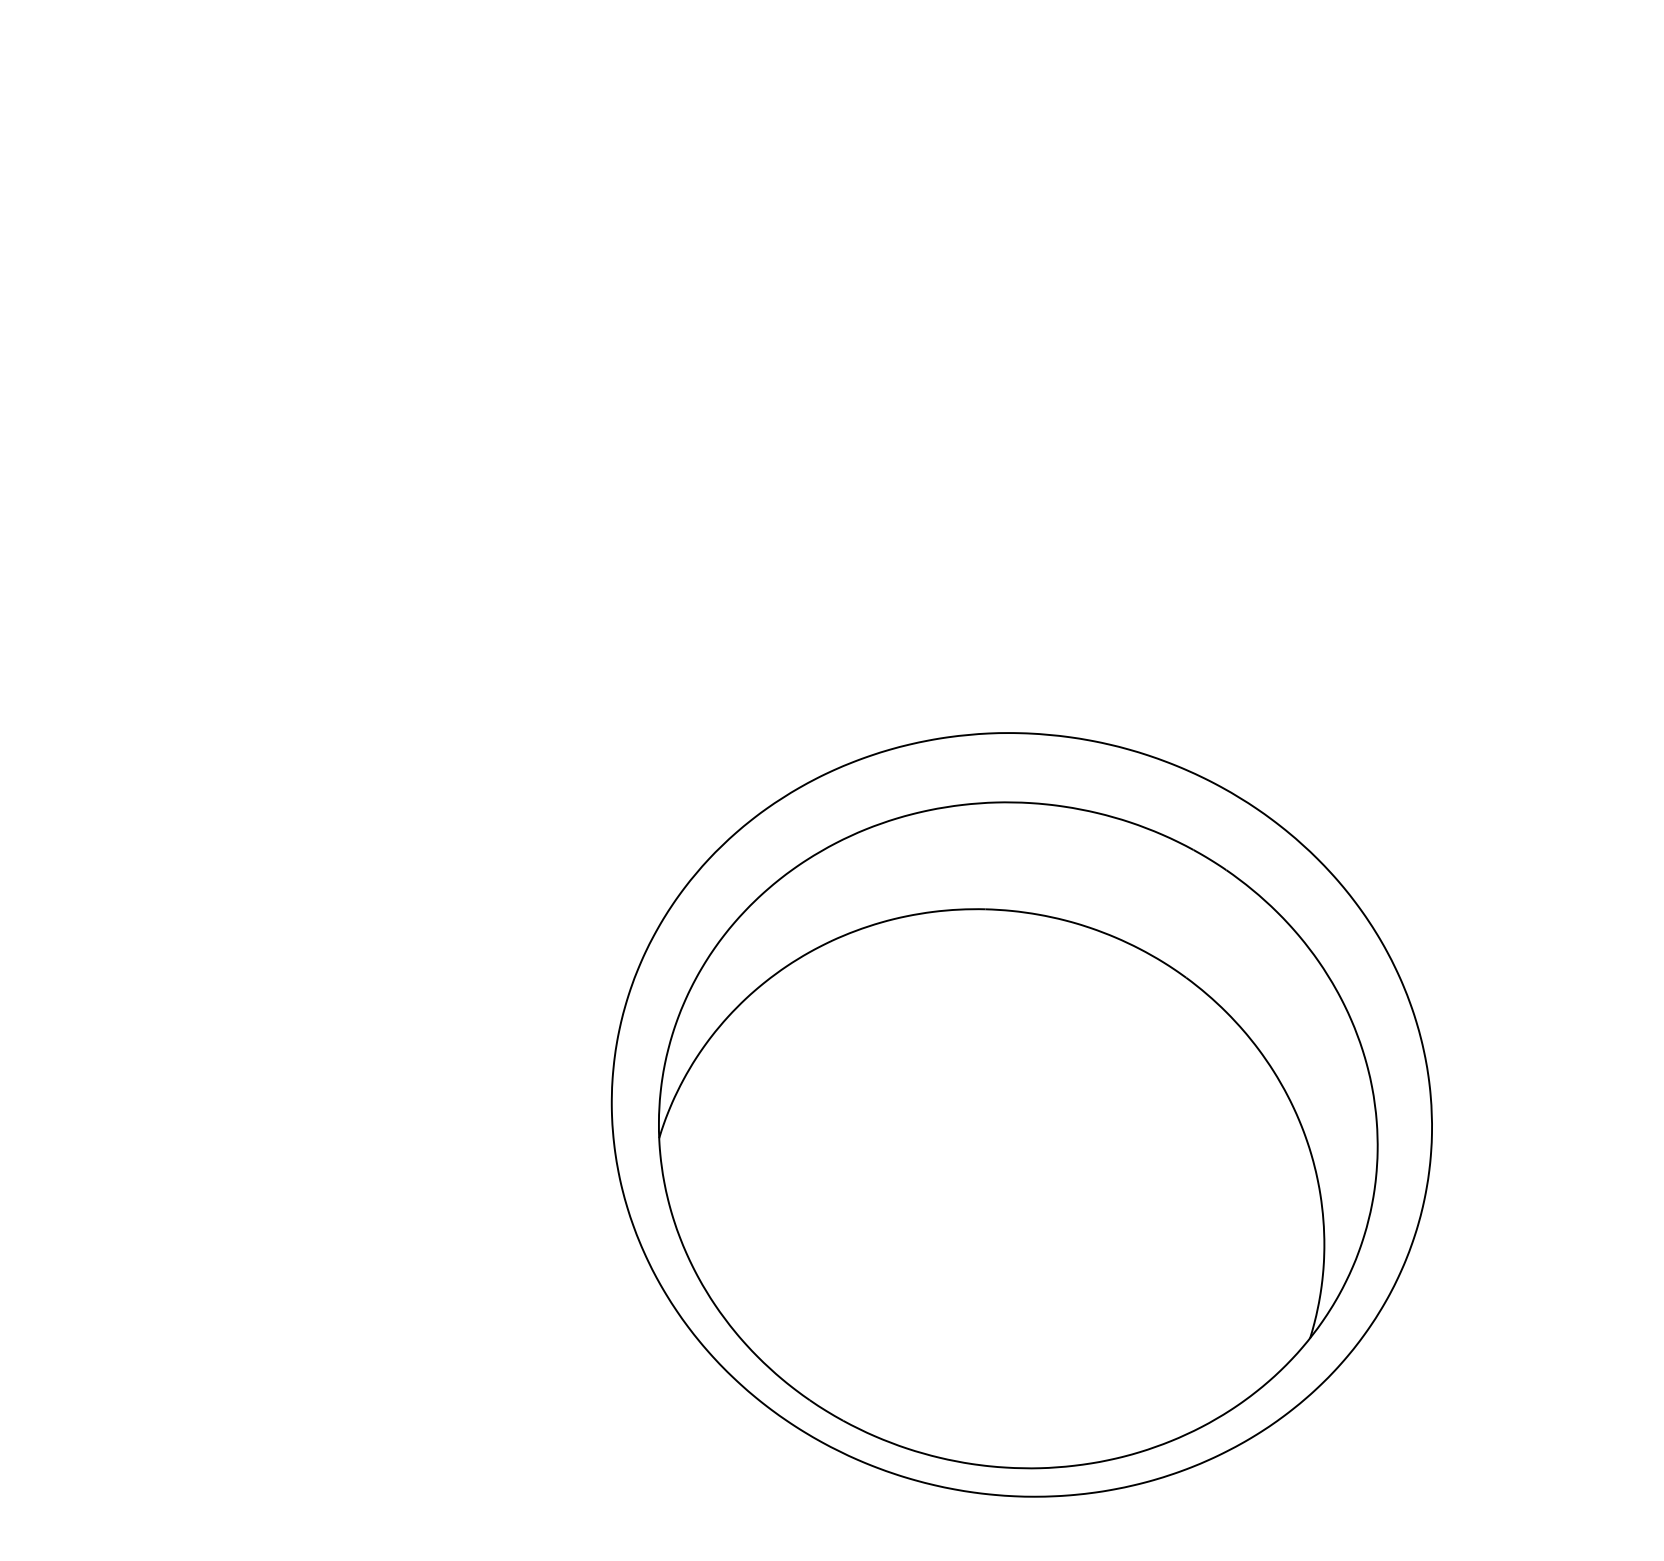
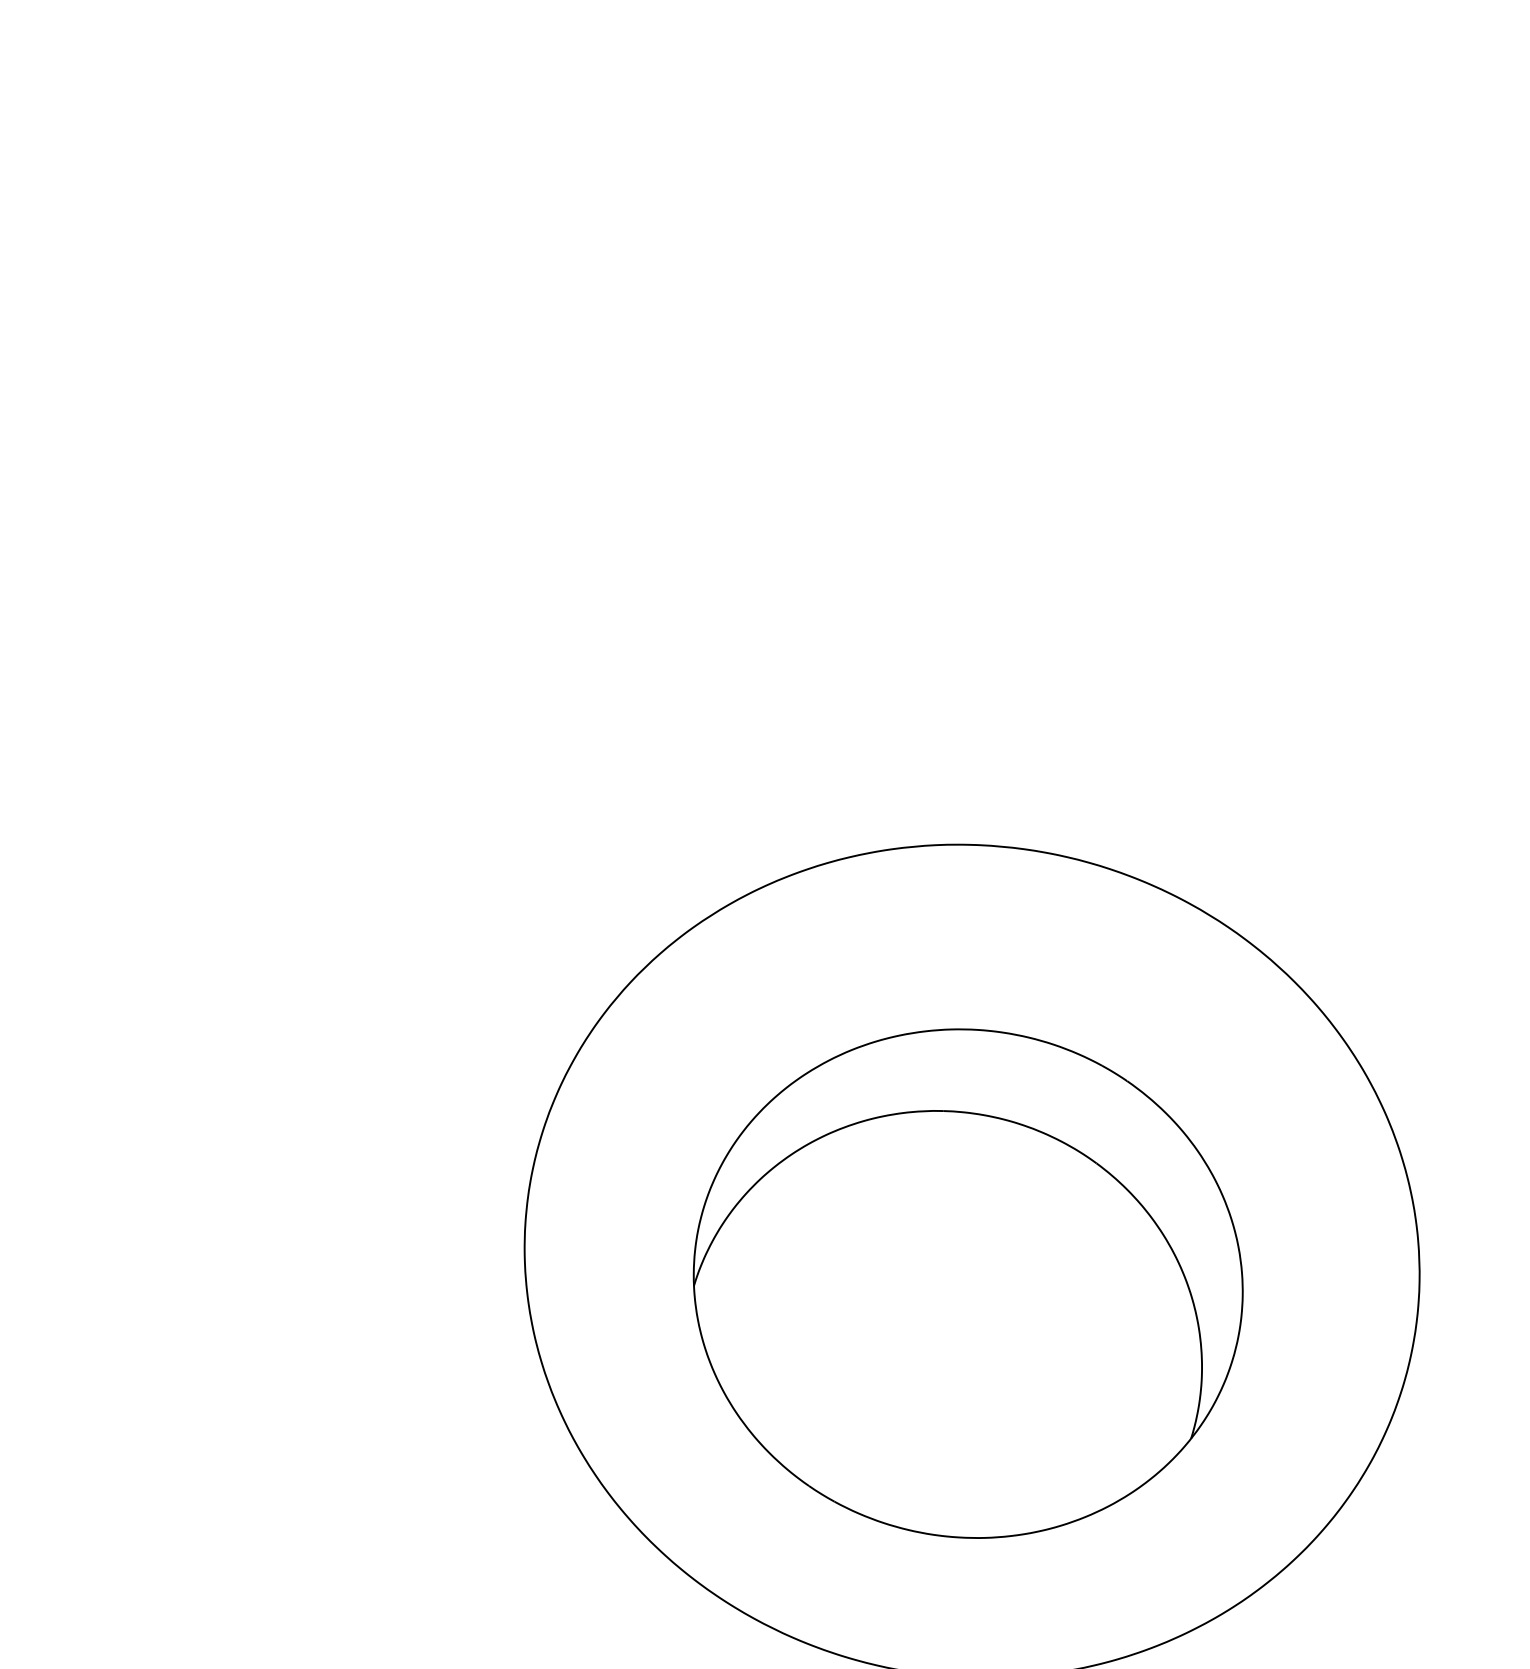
part: (1018, 1135) -> (968, 1283), size x0.7

